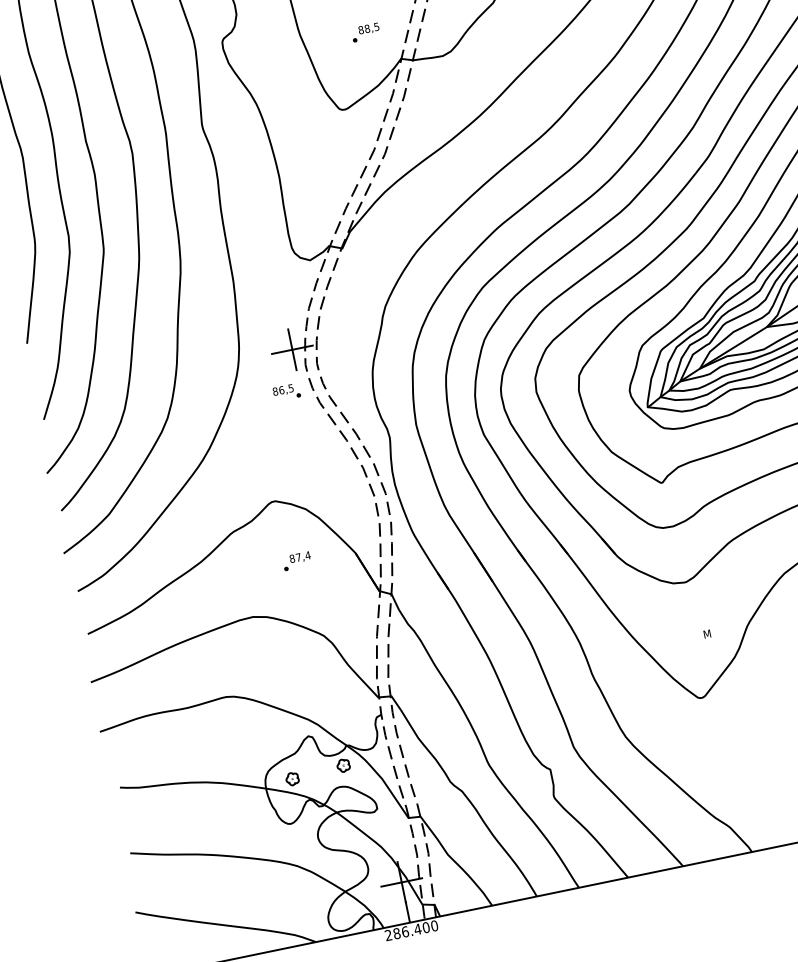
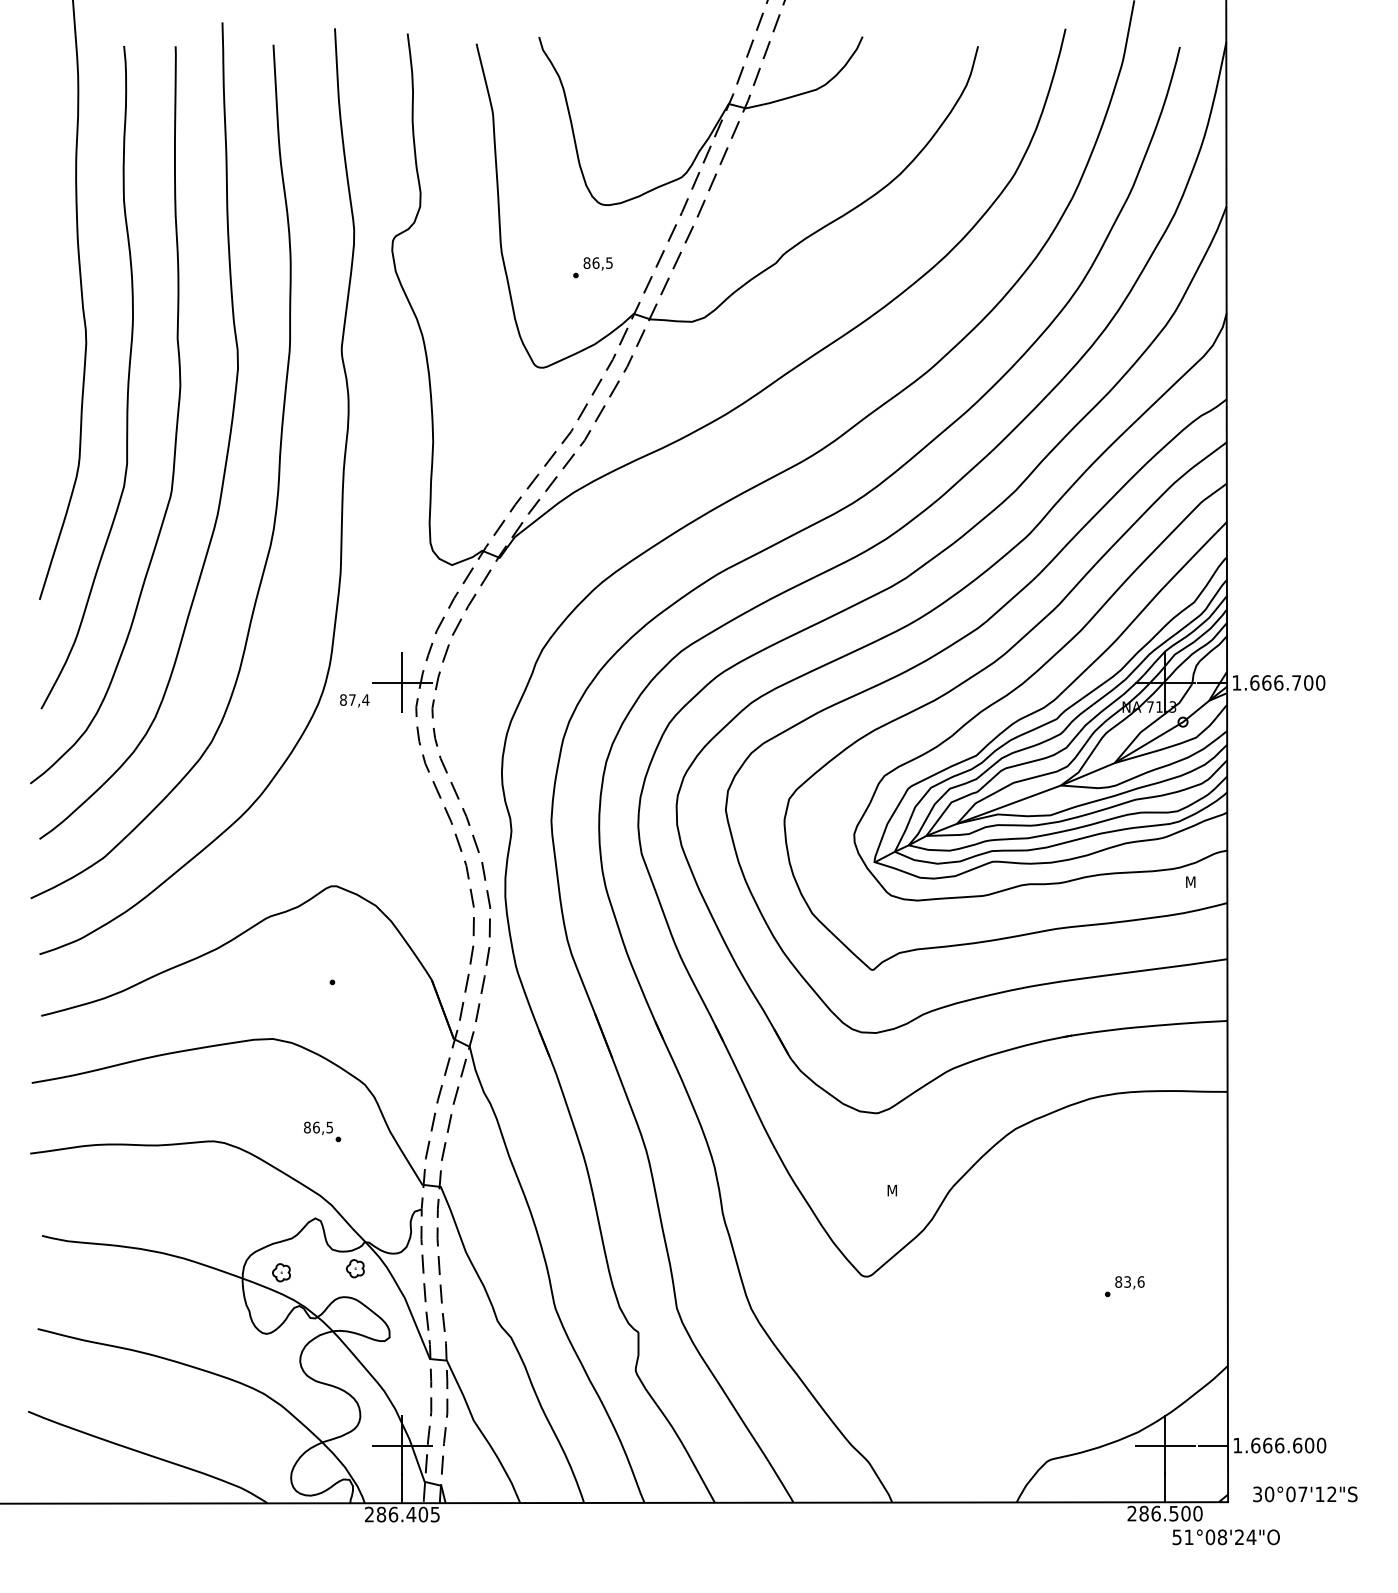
text: (366, 28) -> (595, 262), 88,5 -> 86,5
part: (286, 392) -> (322, 1131), moved
text: (300, 557) -> (354, 700), moved
text: (434, 925) -> (435, 1514), 286.400 -> 286.405

